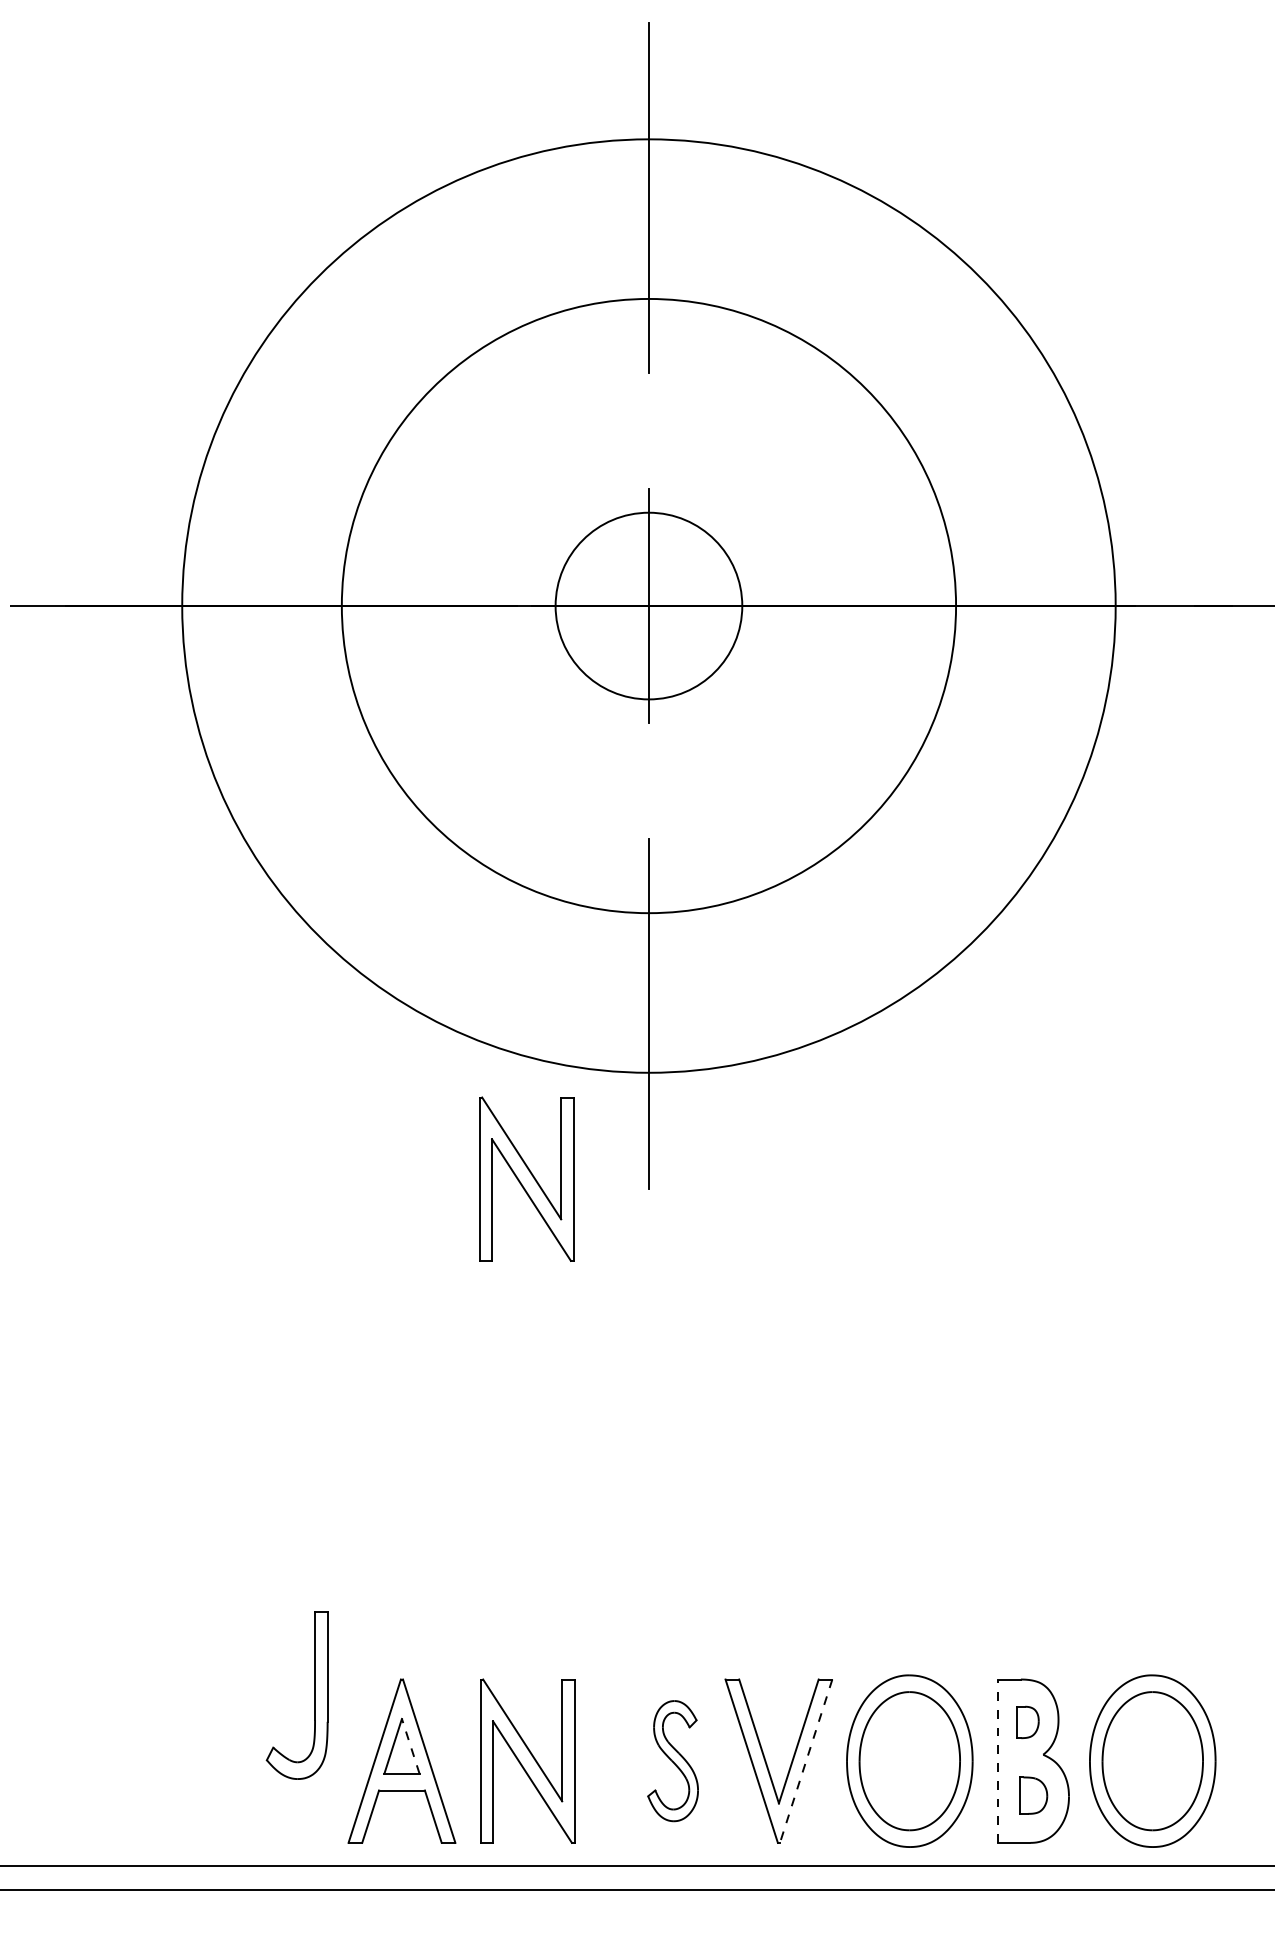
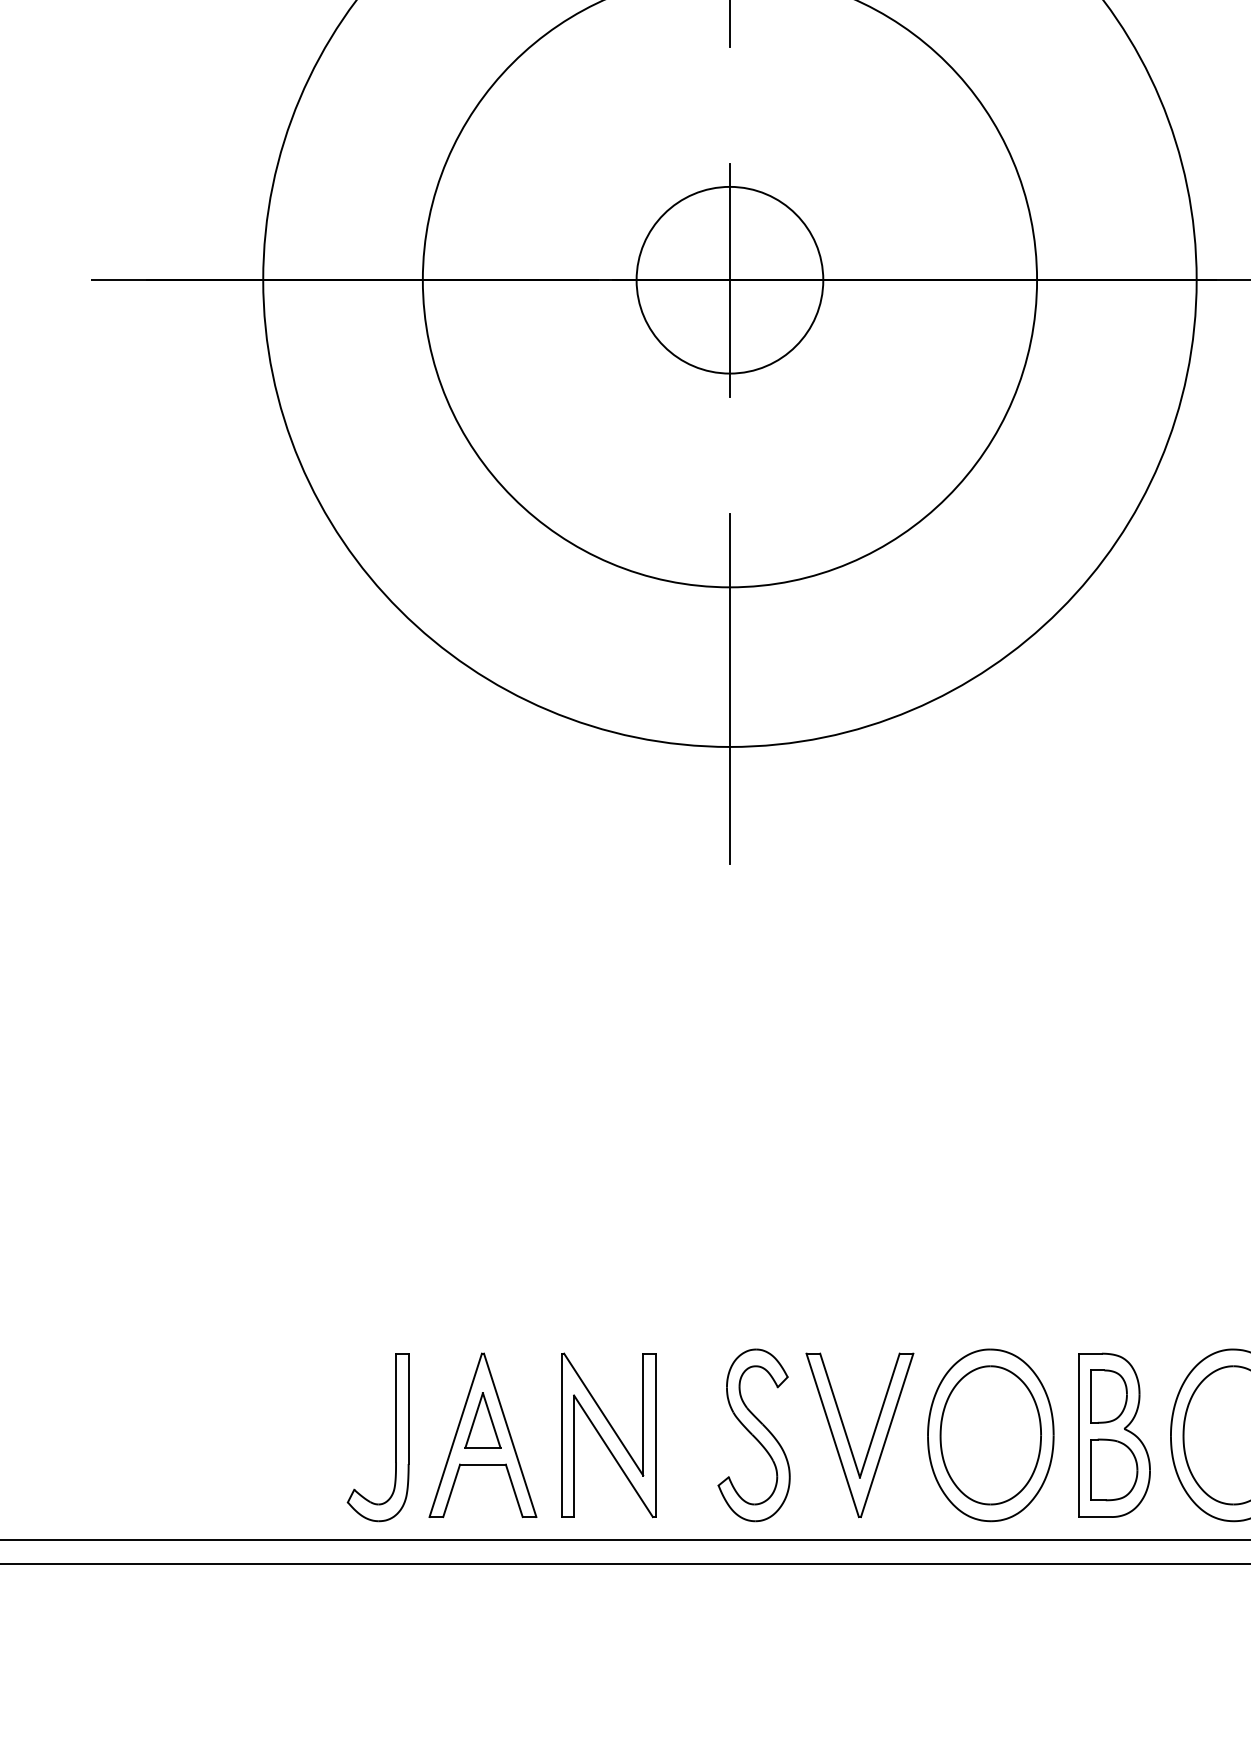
part: (526, 1178) -> (607, 852), removed
part: (314, 1695) -> (395, 1437), moved
part: (1027, 1722) -> (1108, 1396), size x1.67
line: (410, 1746) -> (491, 1420), dashed -> solid
part: (672, 1760) -> (753, 1434), size x1.43
line: (806, 1761) -> (887, 1435), dashed -> solid
line: (997, 1761) -> (1078, 1435), dashed -> solid
part: (1033, 1795) -> (1114, 1469), size x1.67

